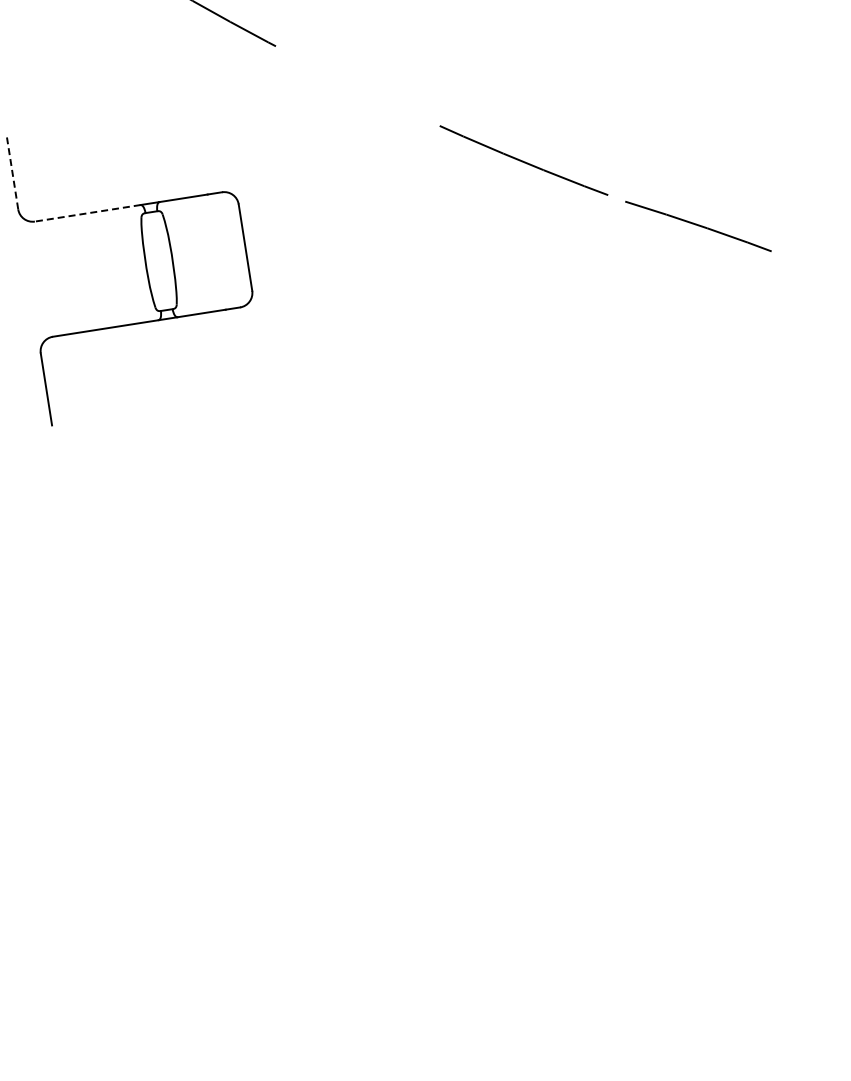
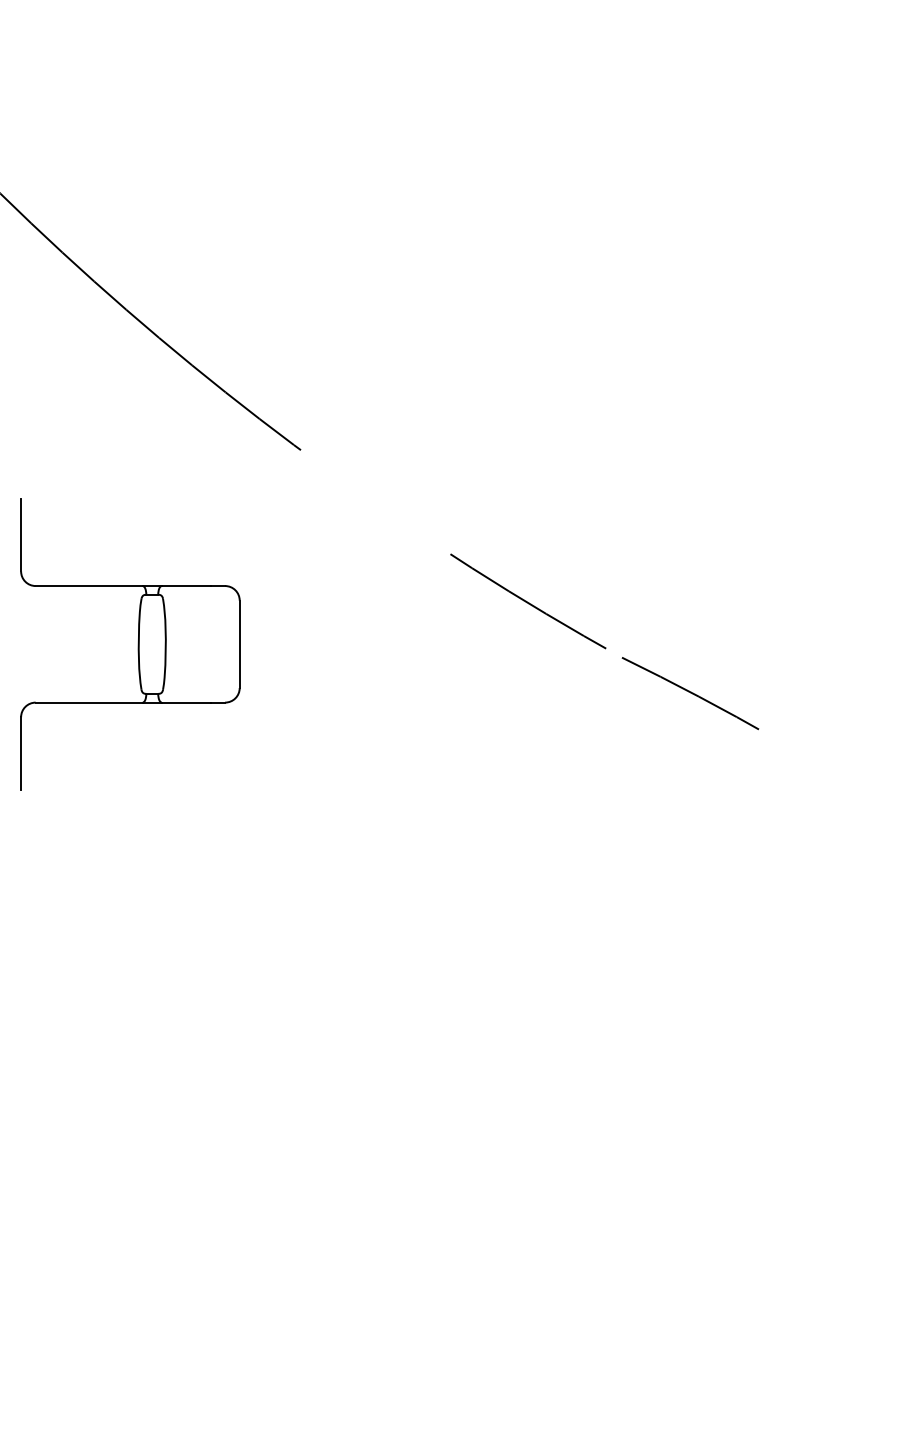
line: (12, 172) -> (21, 534), dashed -> solid
line: (88, 213) -> (89, 586), dashed -> solid

